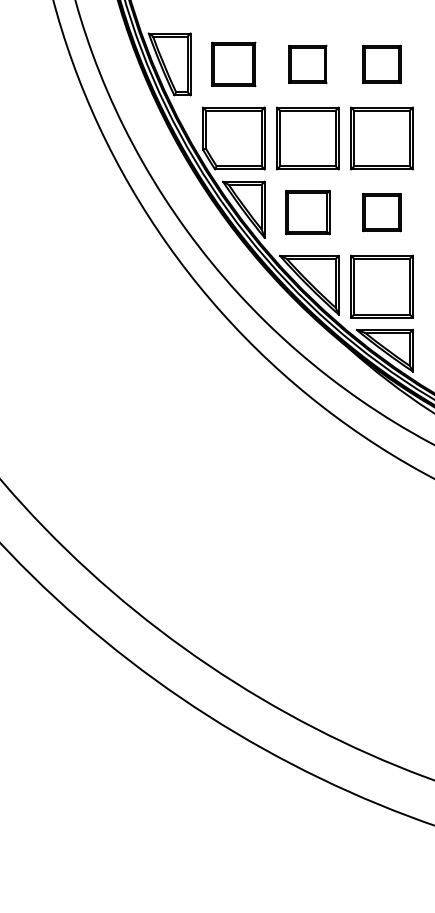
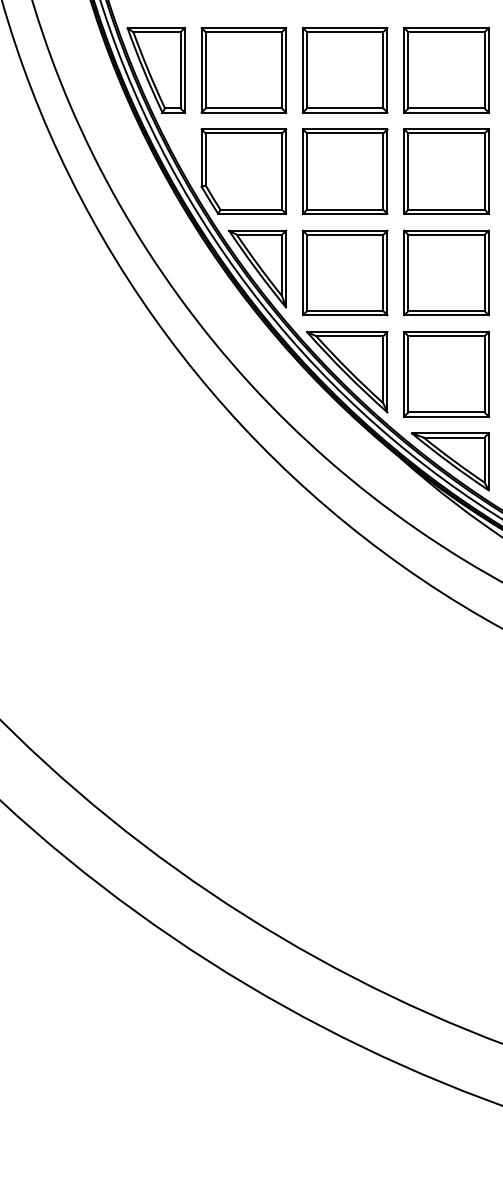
part: (233, 64) -> (243, 70), size x1.43
part: (307, 64) -> (344, 70), size x1.67
part: (381, 64) -> (445, 70), size x1.67
part: (307, 212) -> (344, 272), size x1.43
part: (381, 212) -> (445, 272), size x1.67

